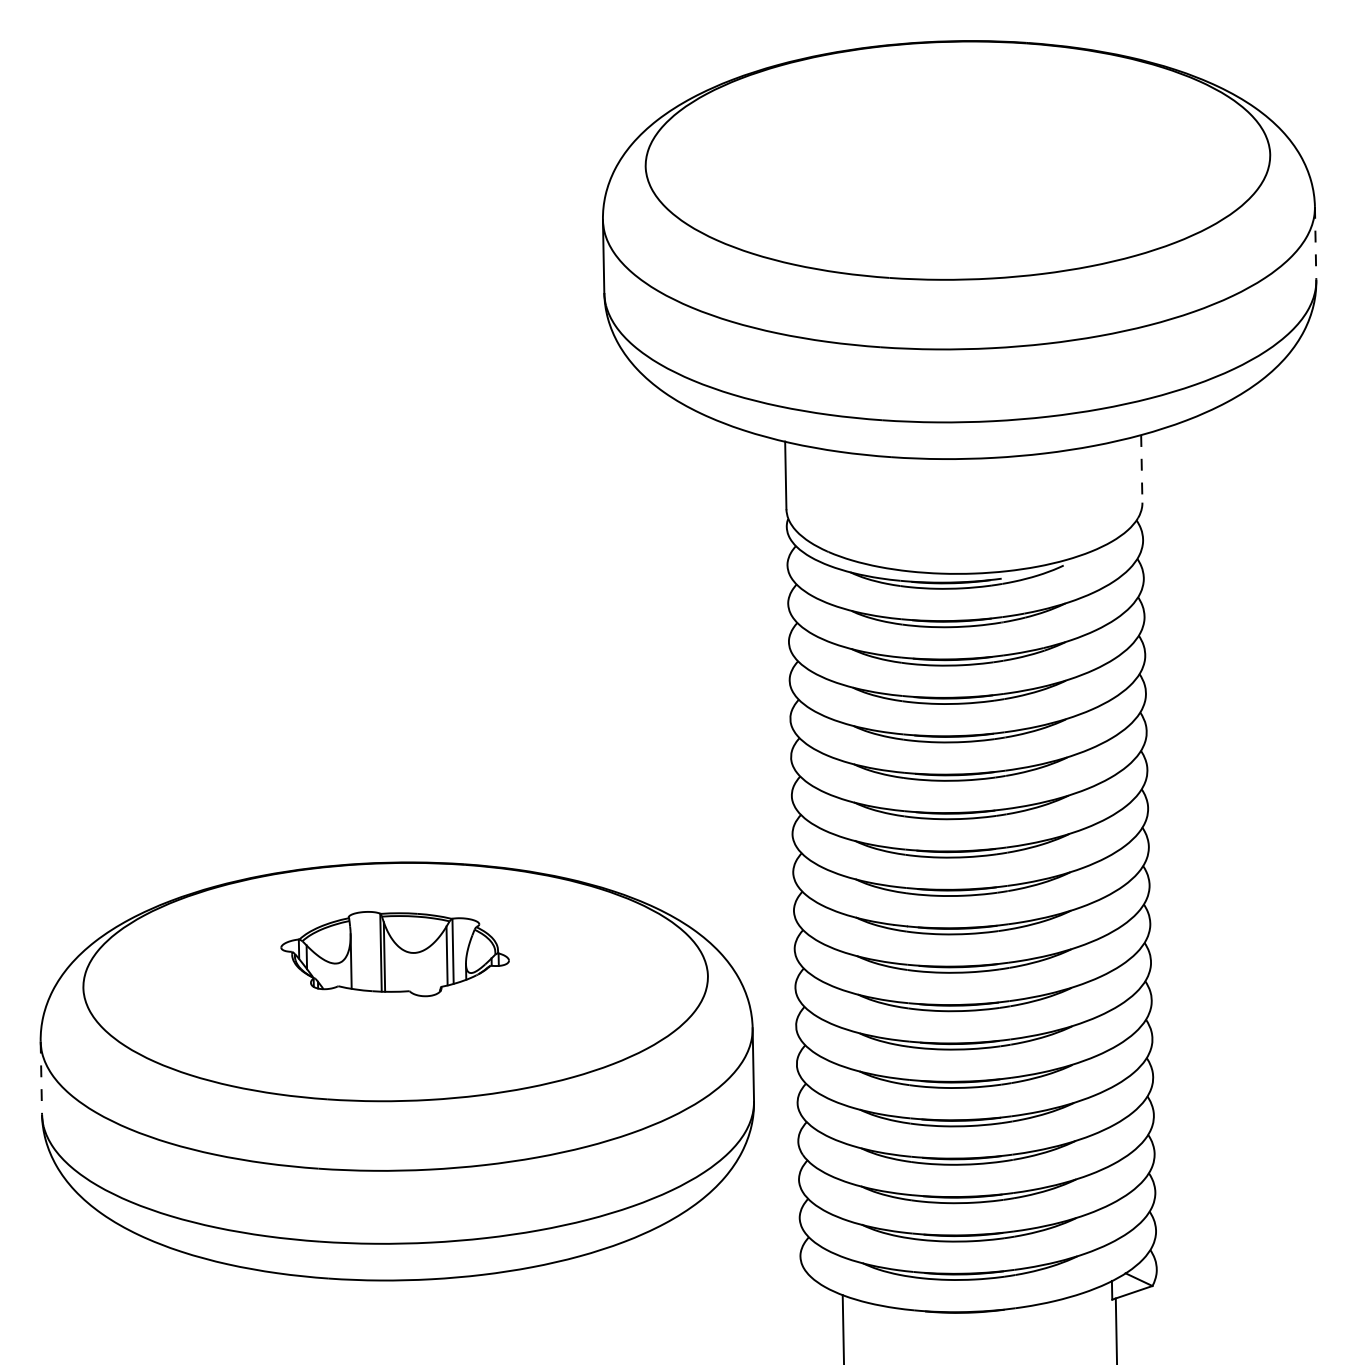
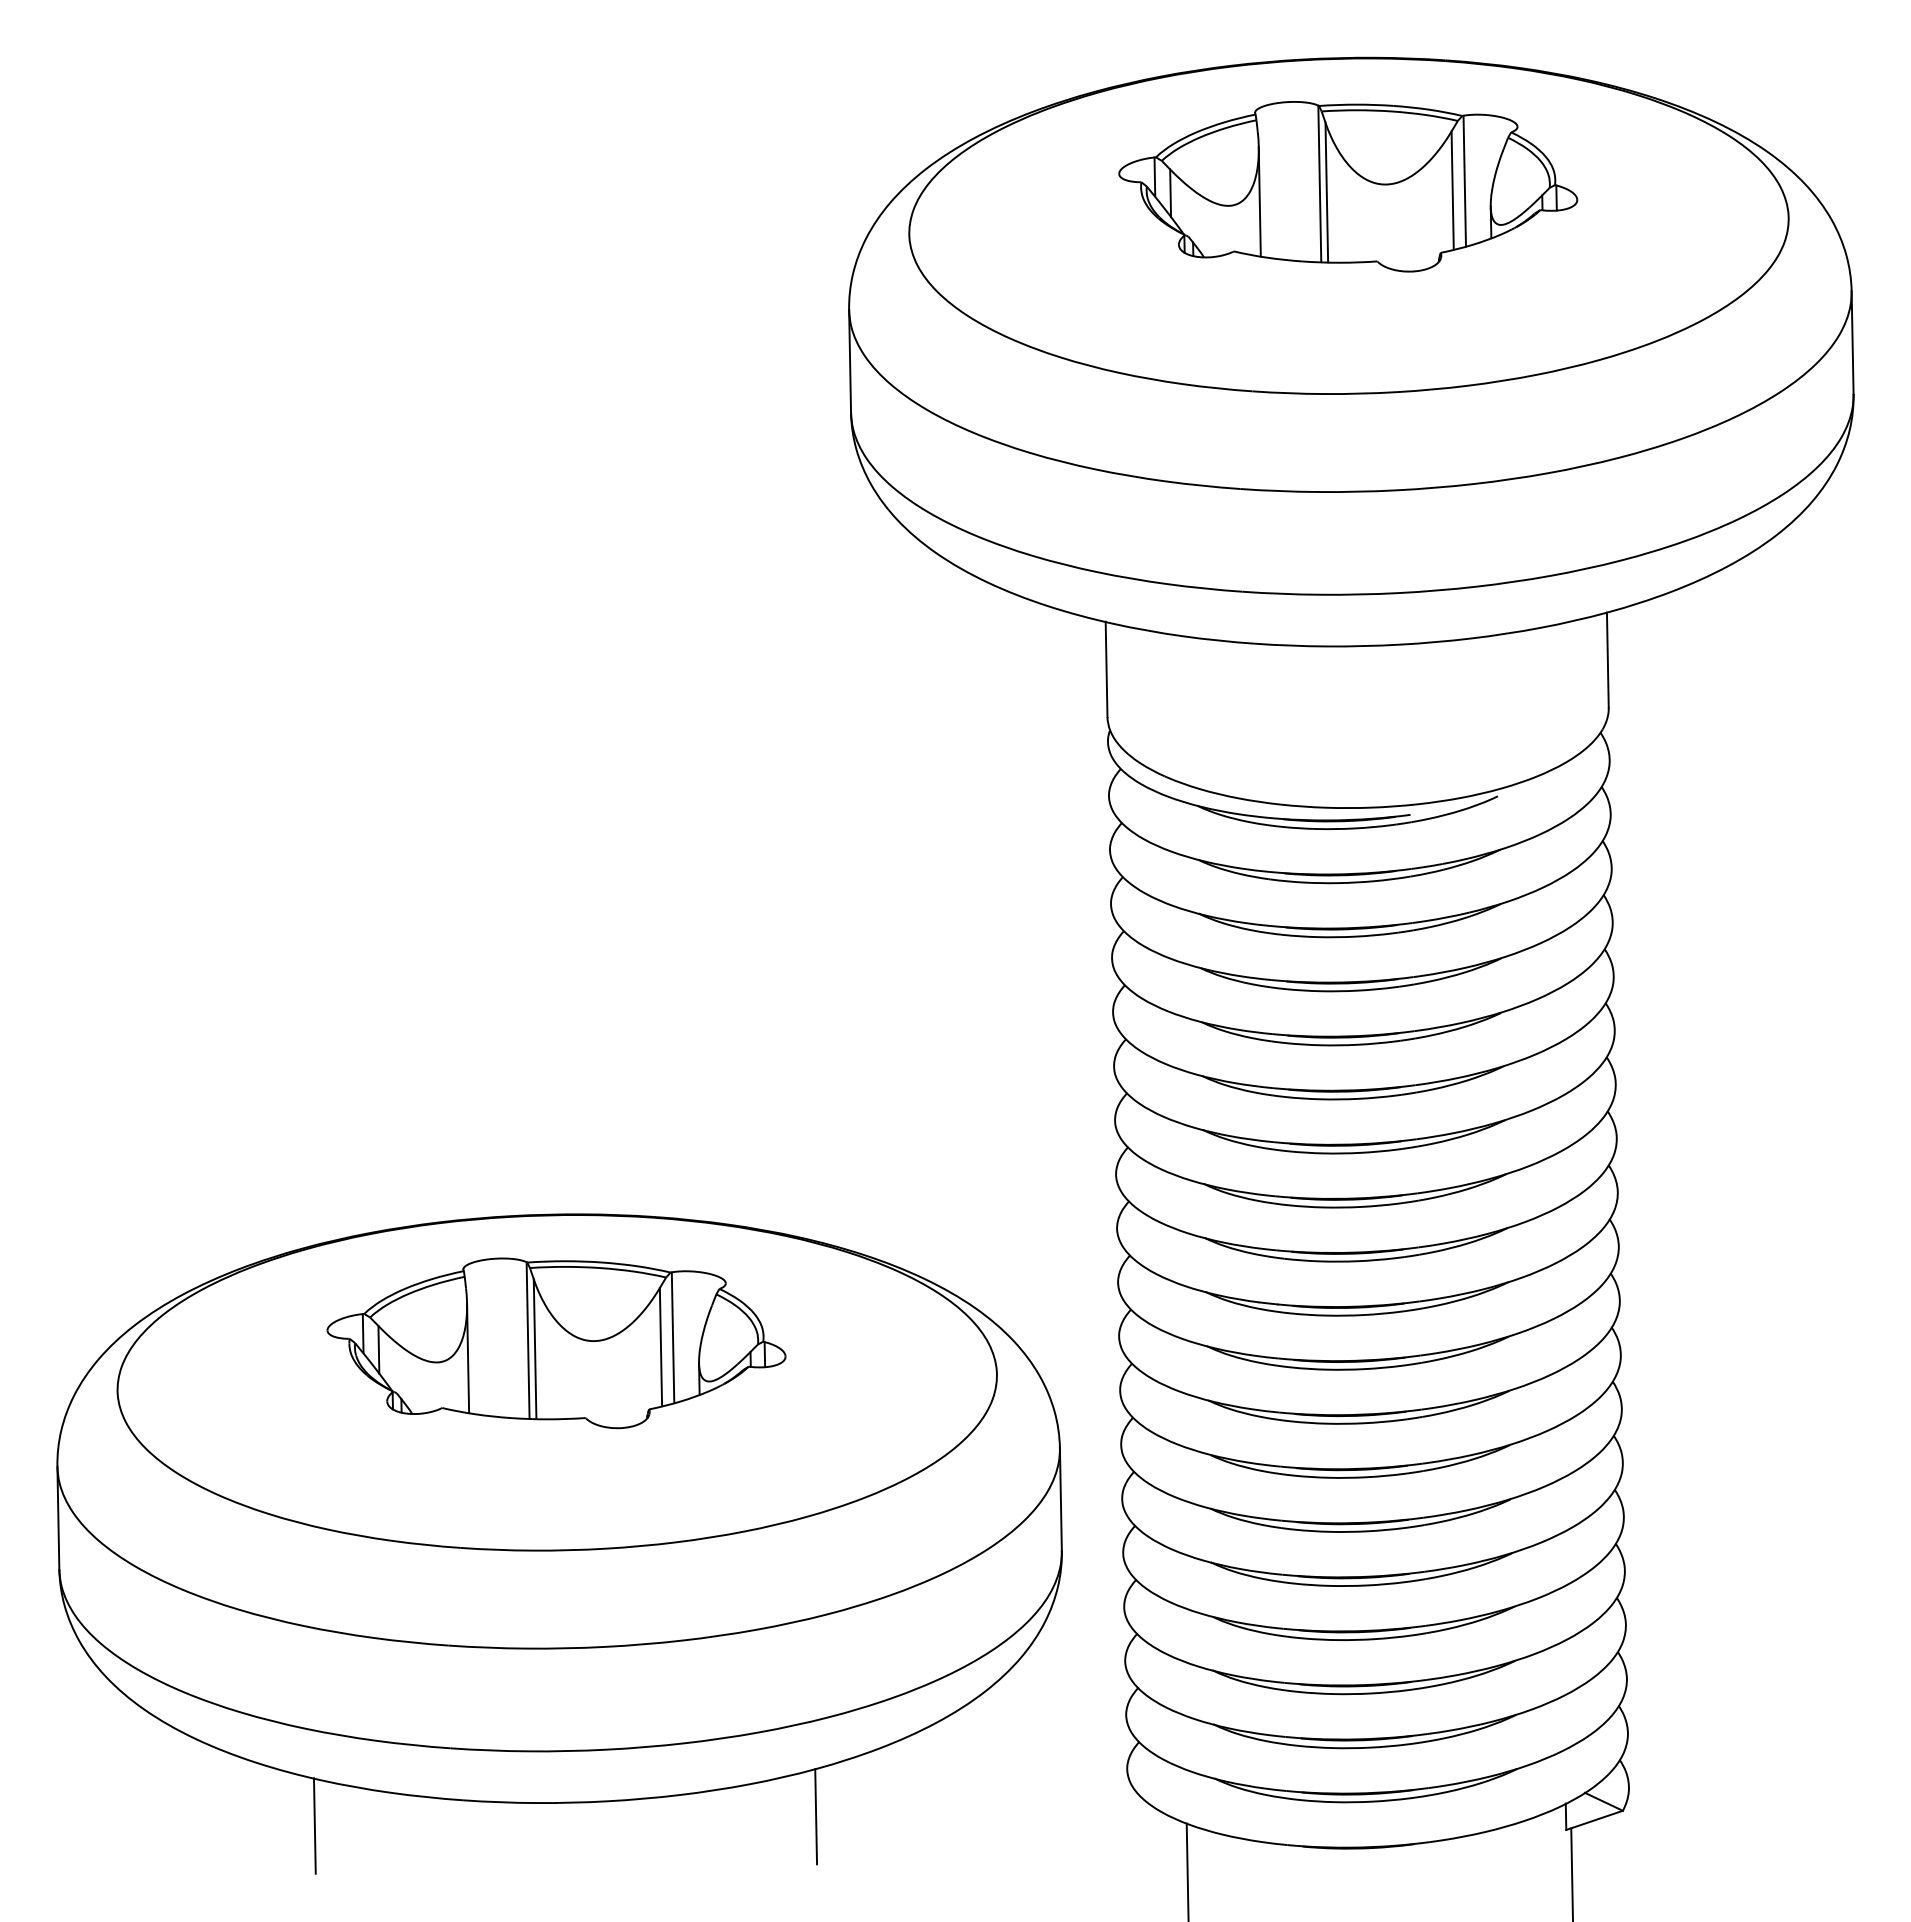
part: (957, 132) -> (1348, 186), added
line: (1315, 243) -> (1852, 343), dashed -> solid
line: (1141, 469) -> (1607, 660), dashed -> solid
part: (395, 954) -> (556, 1343), size x1.43
line: (41, 1078) -> (58, 1518), dashed -> solid
line: (579, 1290) -> (816, 1816), added
line: (223, 1296) -> (314, 1825), added

